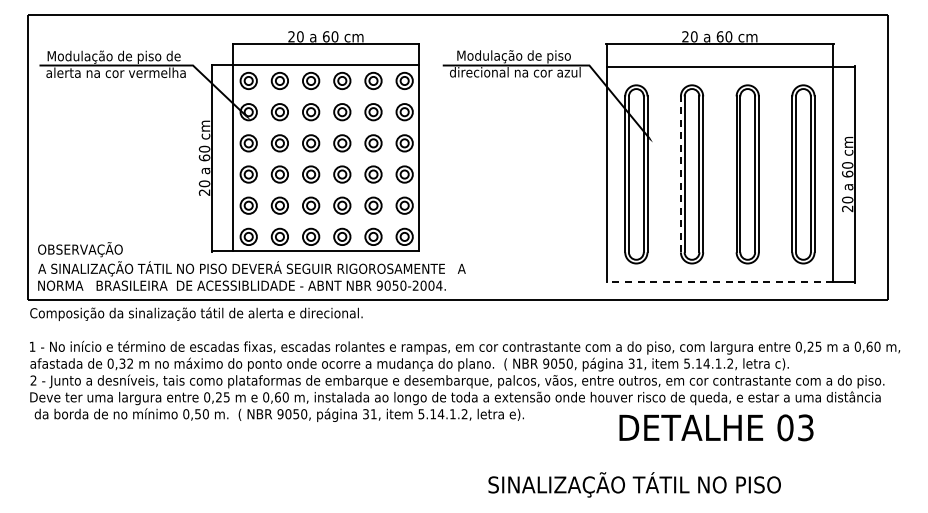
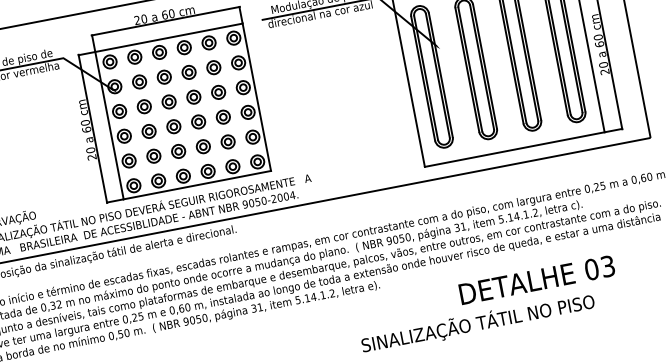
line: (680, 174) -> (467, 70), dashed -> solid
line: (719, 282) -> (514, 149), dashed -> solid
text: (716, 427) -> (537, 279), moved

